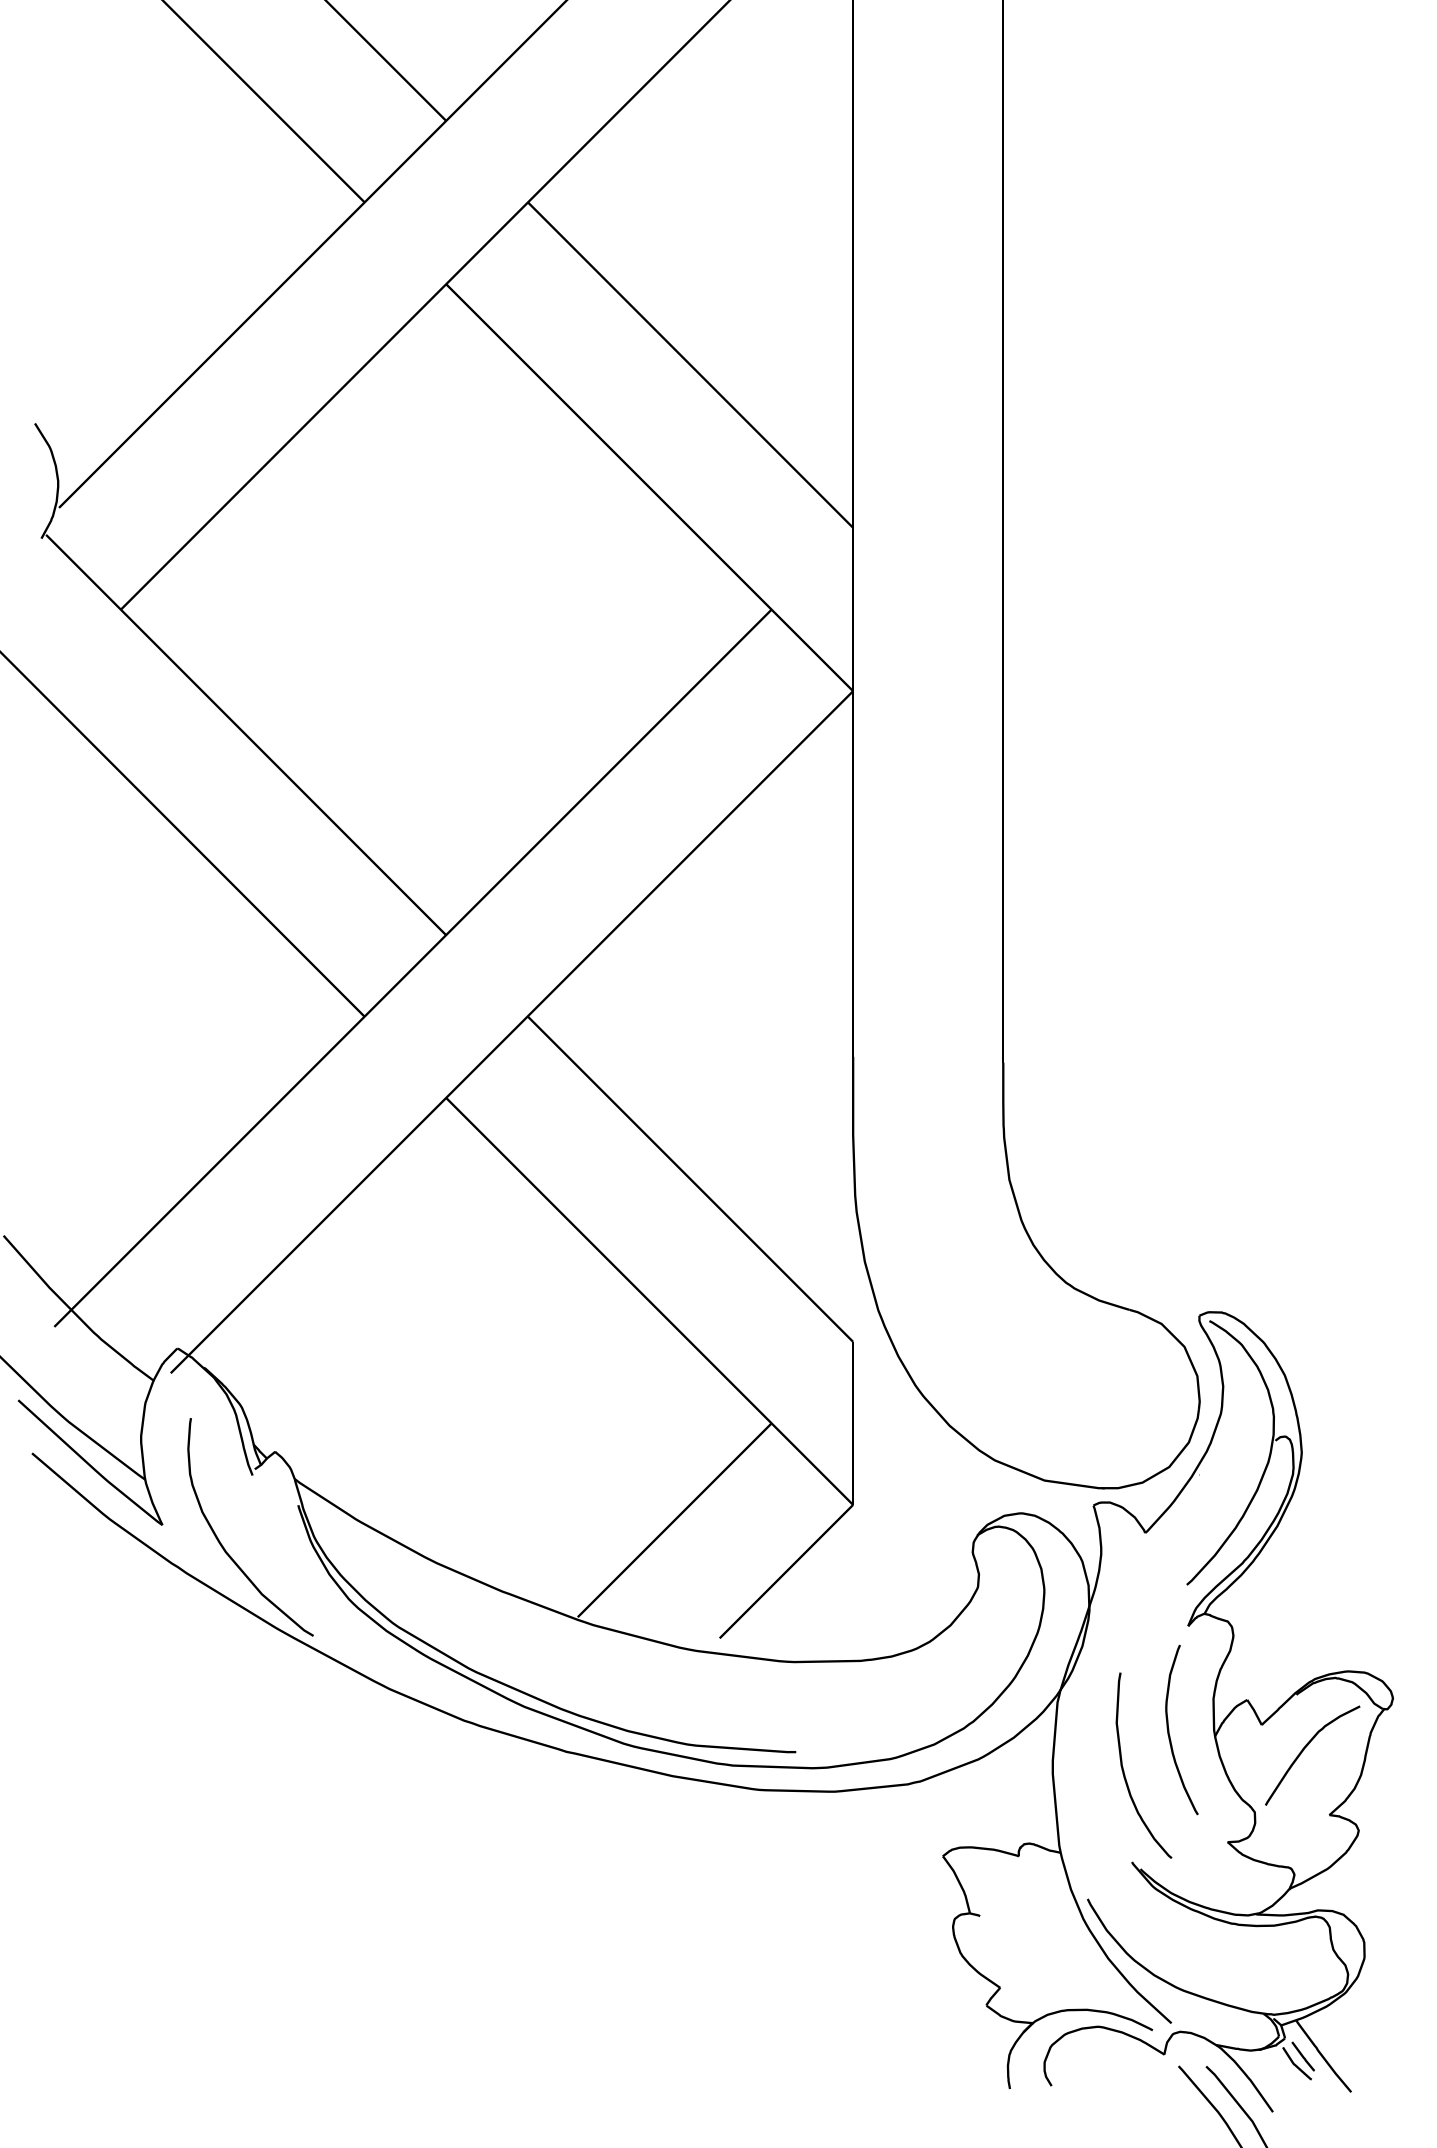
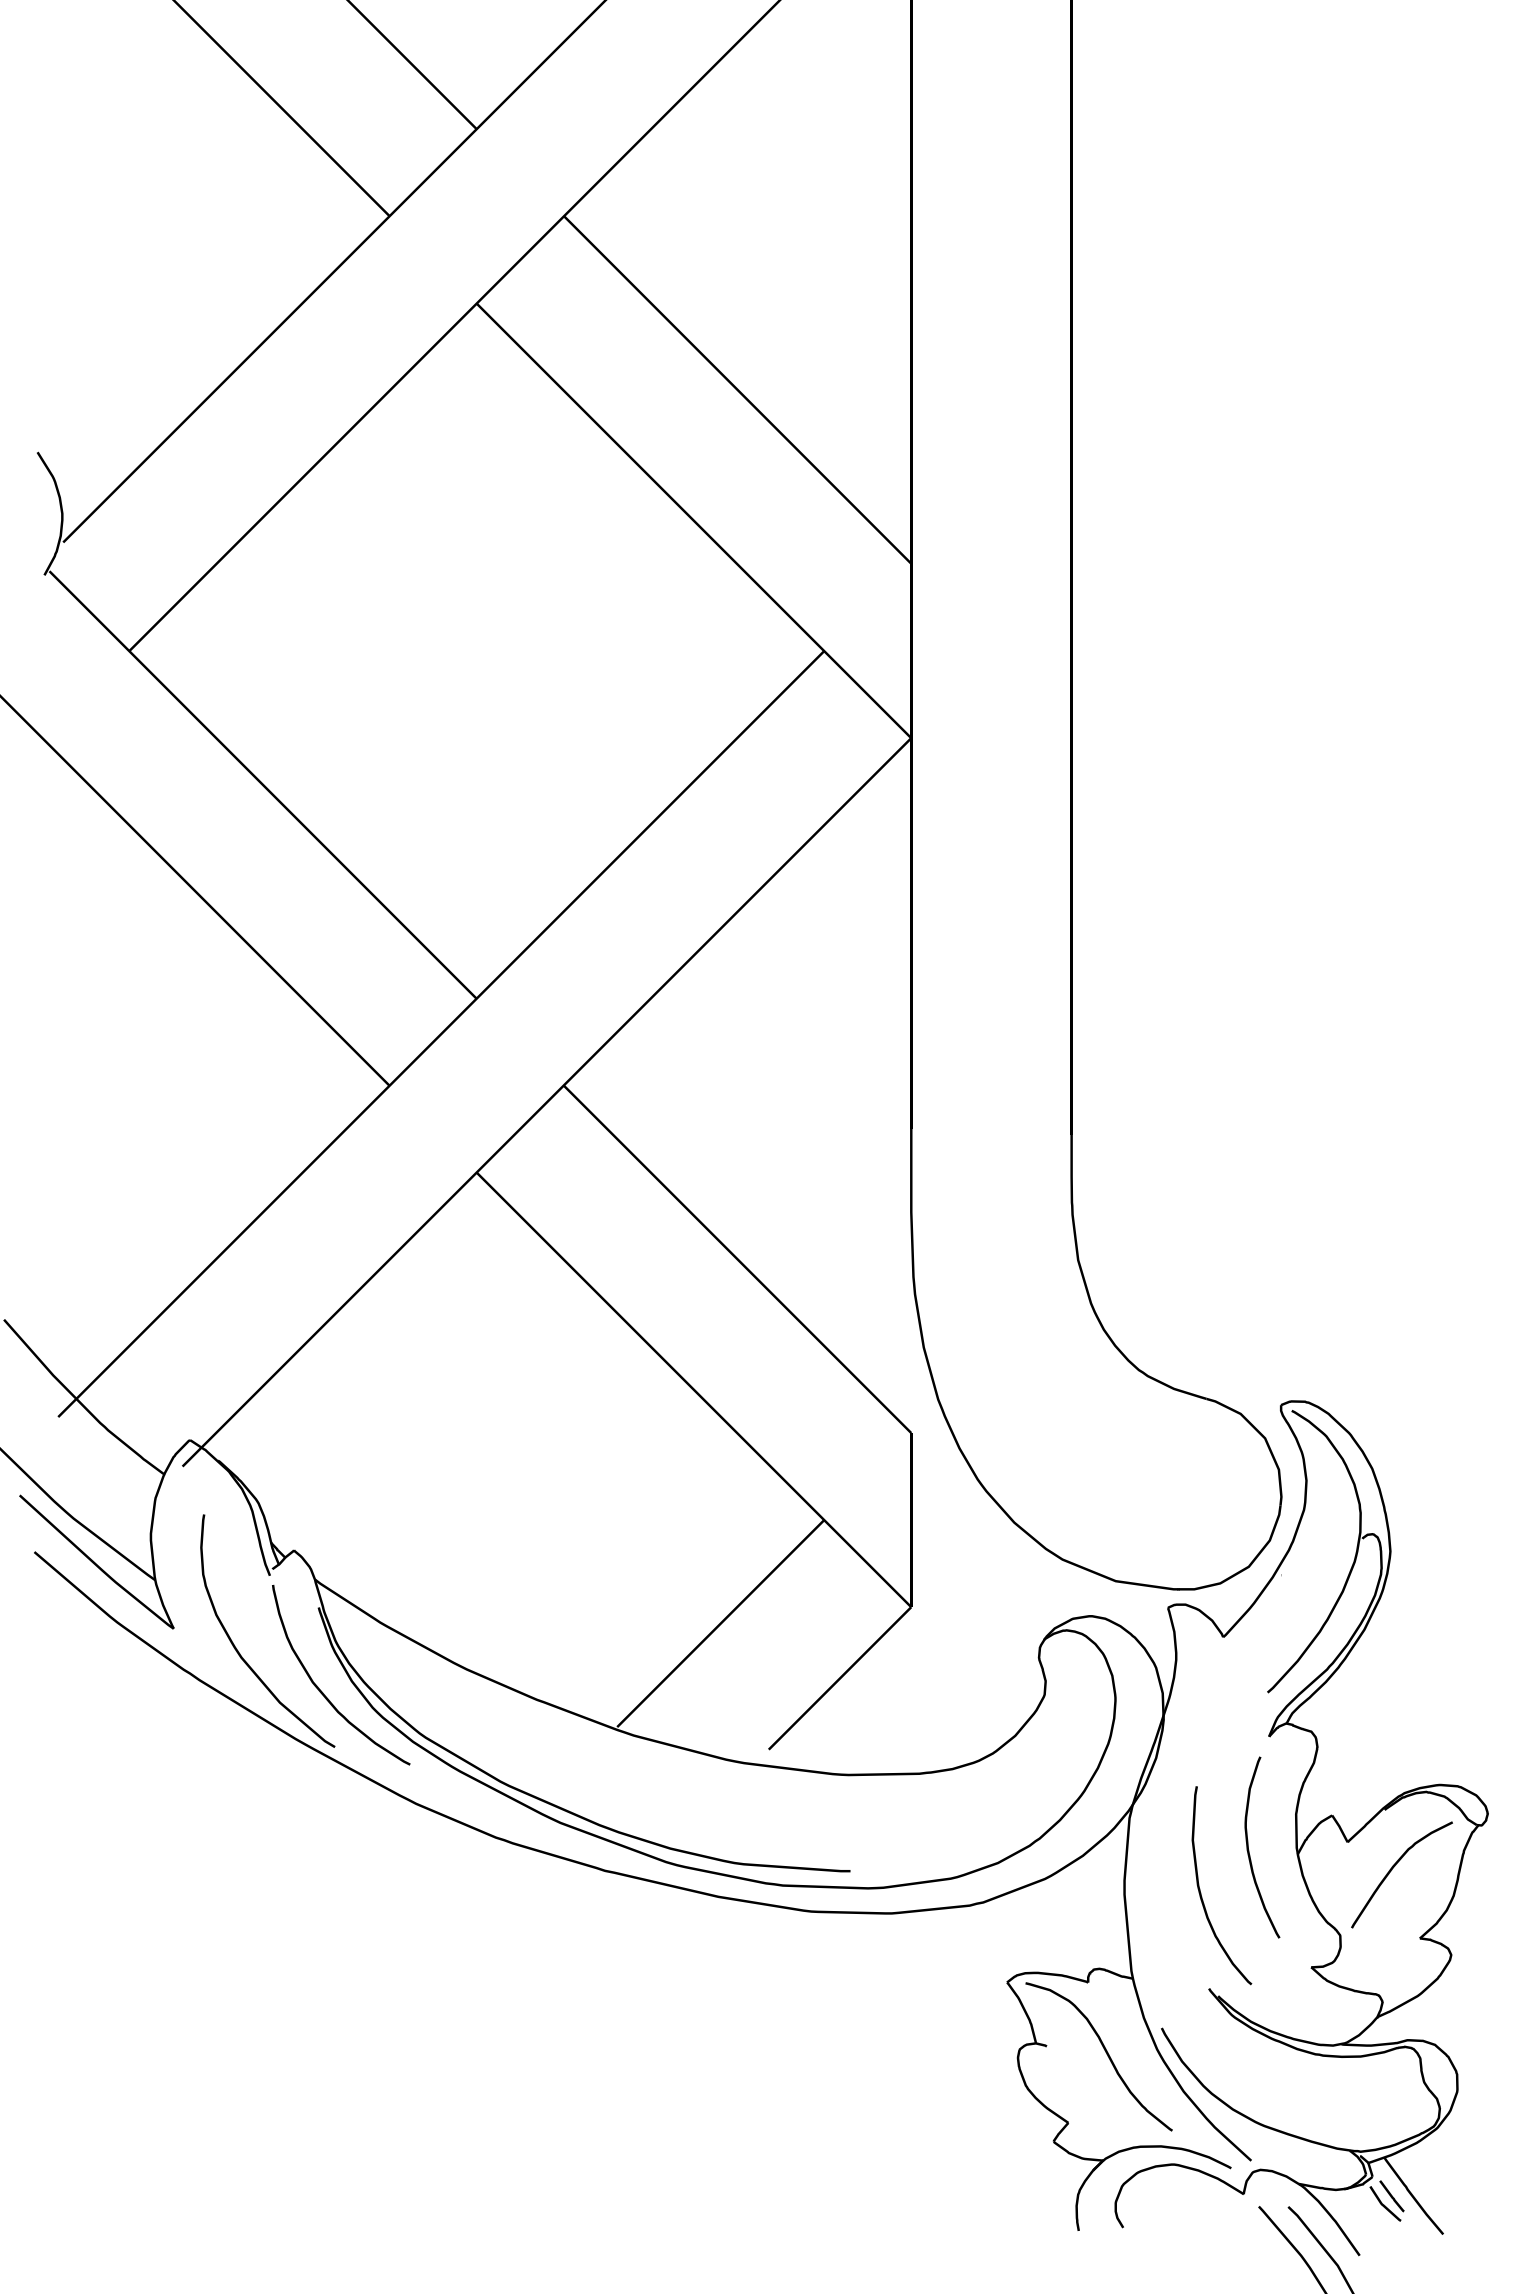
curve: (302, 1584) -> (323, 1692), added
curve: (1035, 1921) -> (1105, 2052), added

